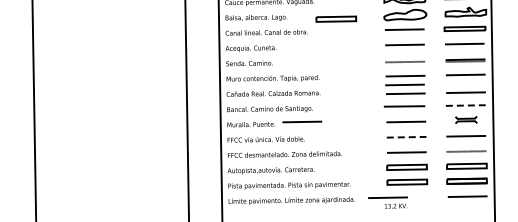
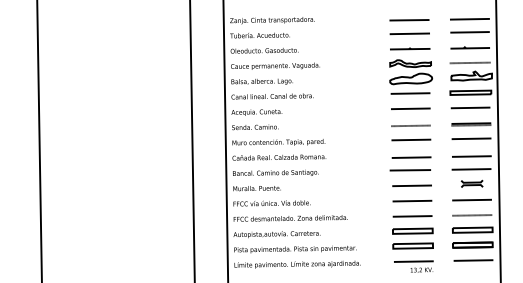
part: (335, 18) -> (341, 82), removed
line: (404, 84) -> (410, 148), removed
line: (465, 105) -> (471, 169), dashed -> solid
line: (301, 121) -> (307, 185), removed
line: (406, 137) -> (412, 201), dashed -> solid
part: (387, 202) -> (413, 266), moved

